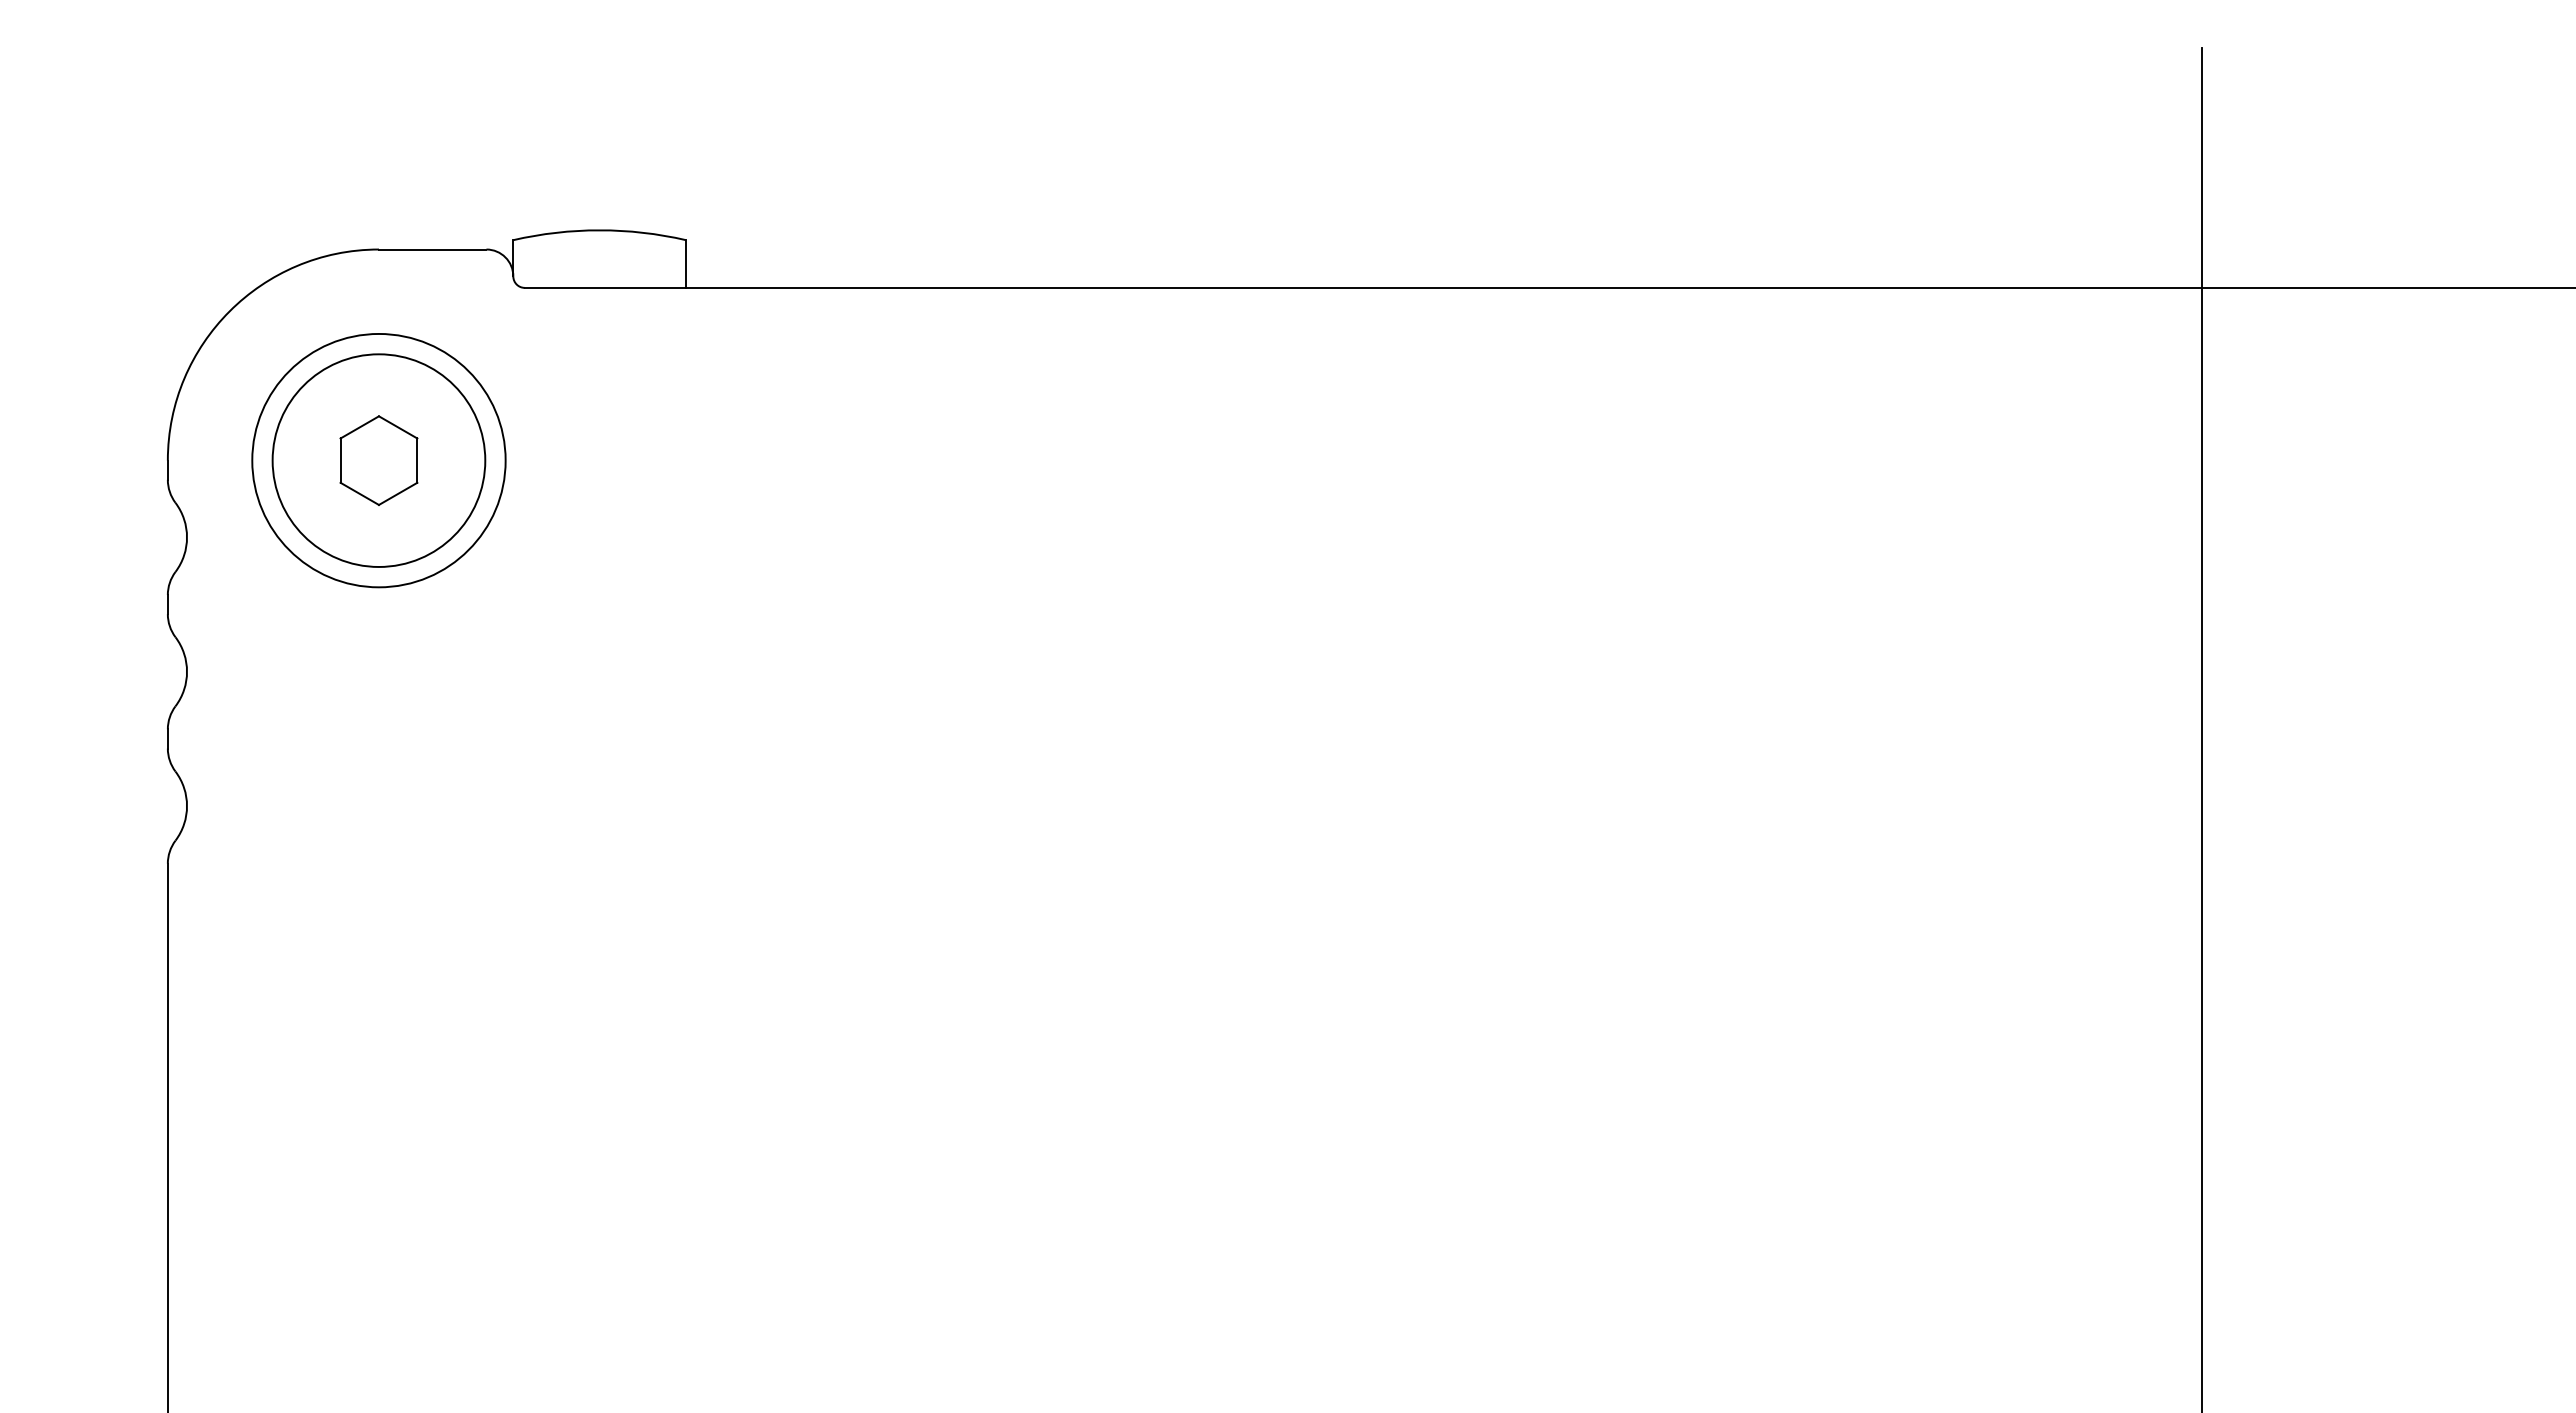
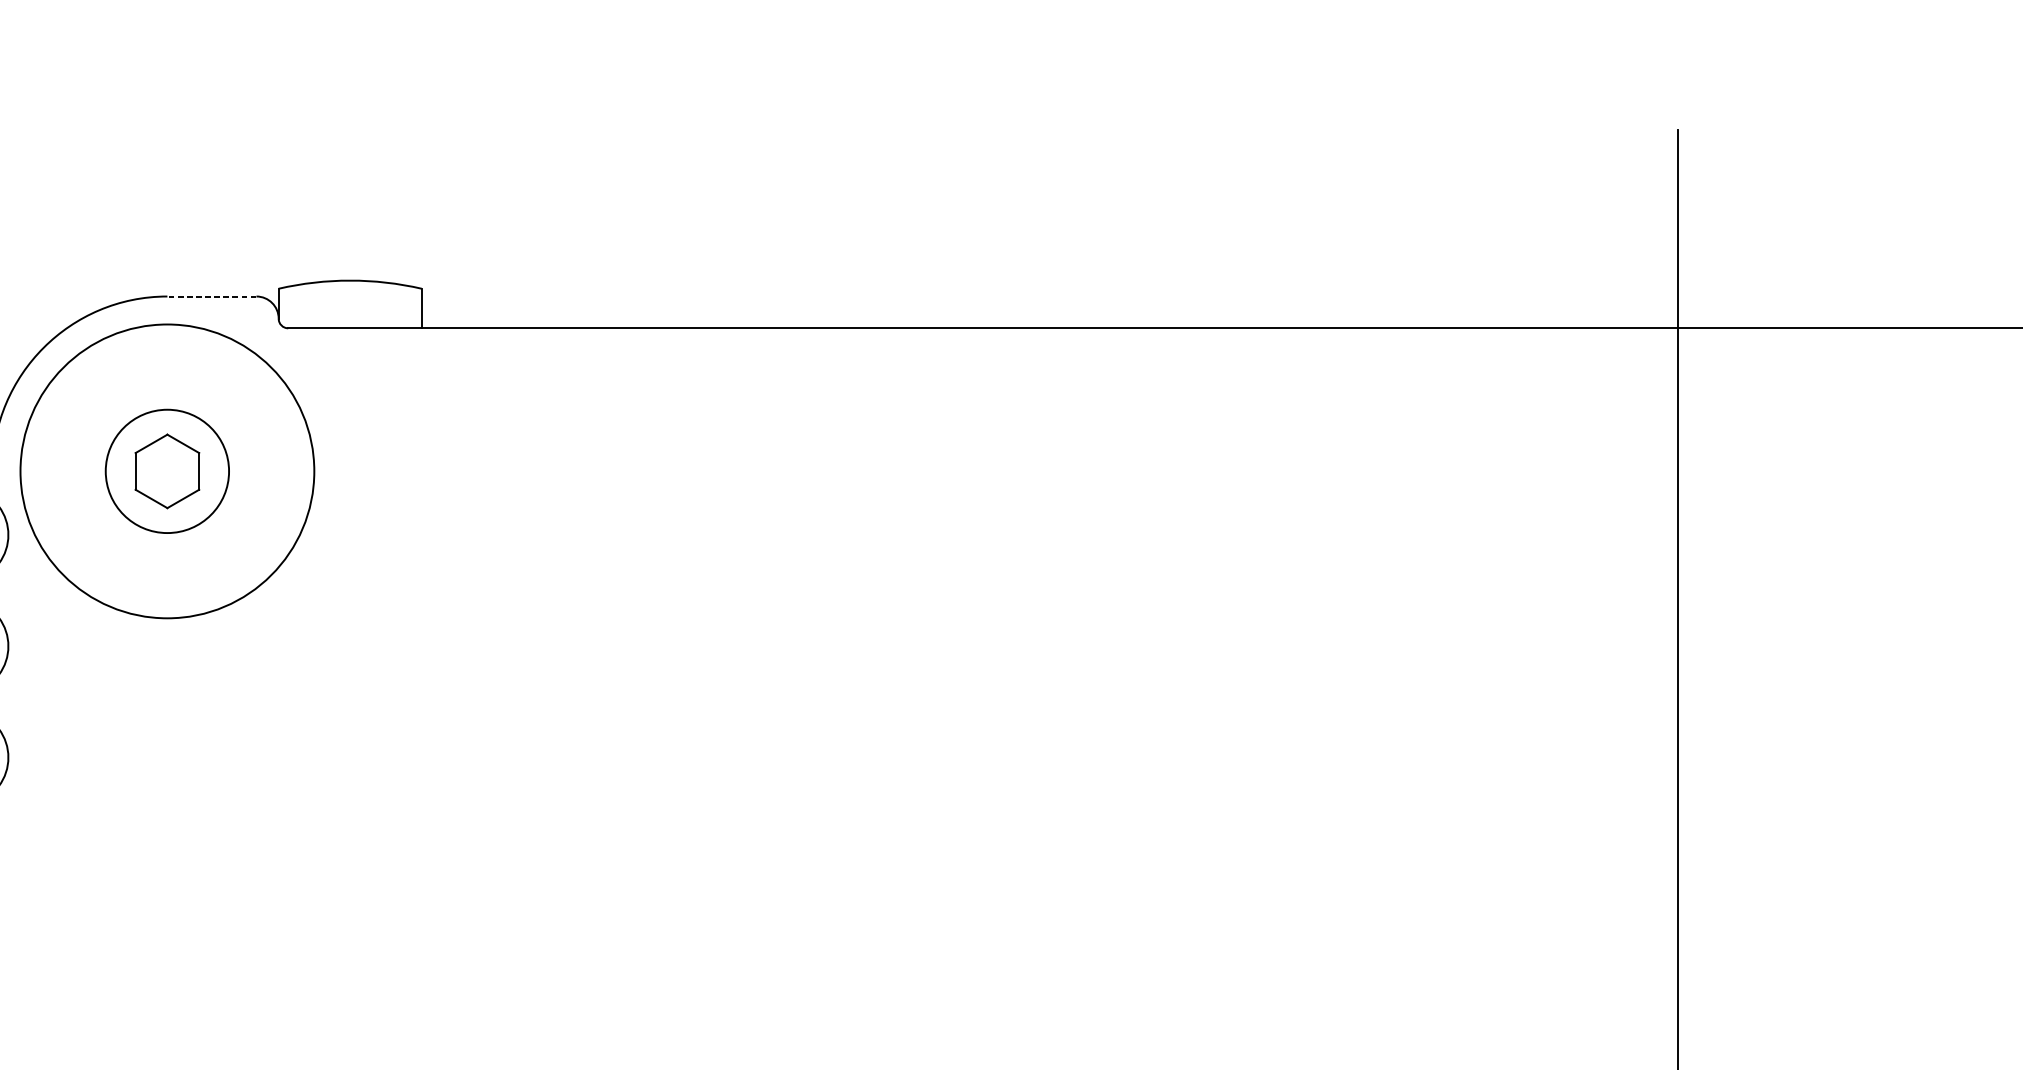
line: (432, 249) -> (211, 296), solid -> dashed
circle: (378, 460) -> (167, 471), size x0.7
circle: (378, 460) -> (167, 471), size x1.4

